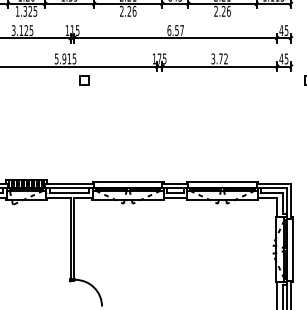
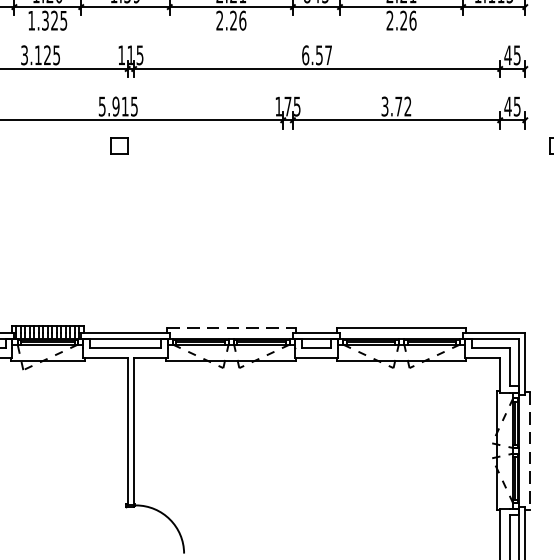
part: (84, 80) -> (119, 145), moved
line: (128, 181) -> (231, 327), solid -> dashed
line: (293, 249) -> (529, 450), solid -> dashed

